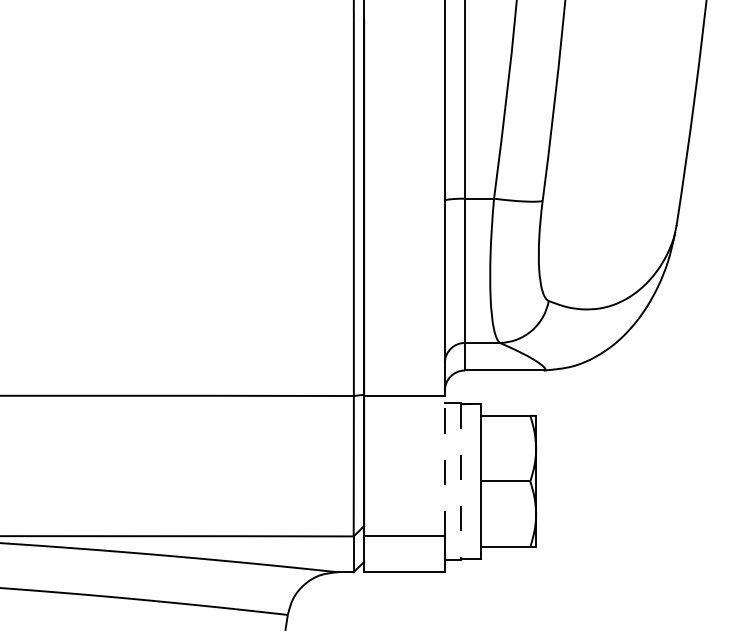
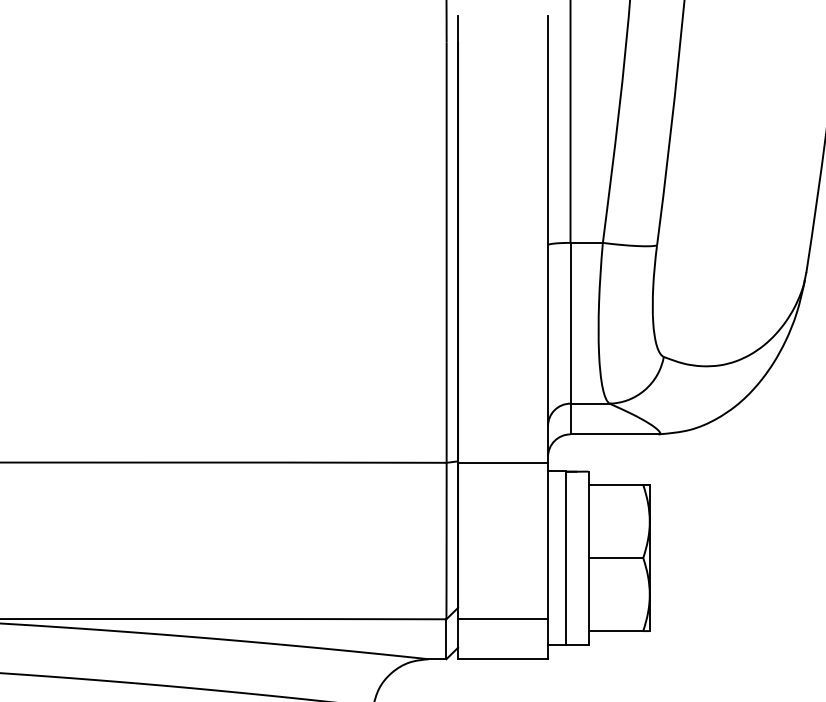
line: (444, 465) -> (547, 540), dashed -> solid
line: (460, 481) -> (565, 558), dashed -> solid

